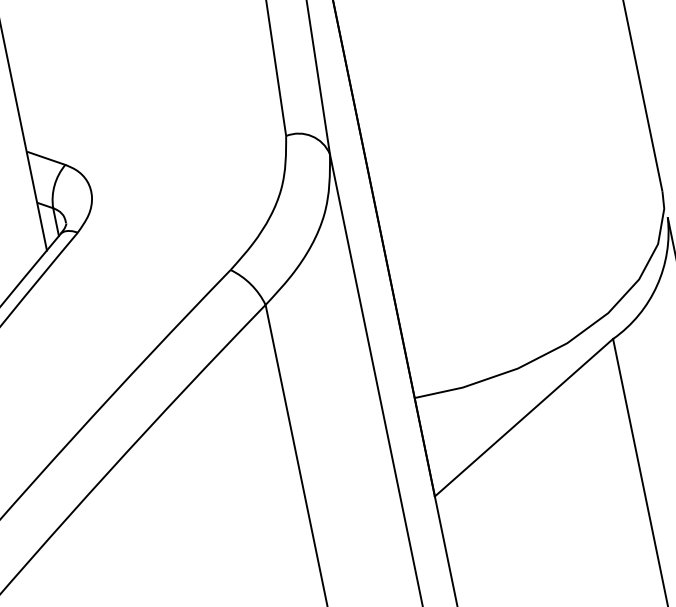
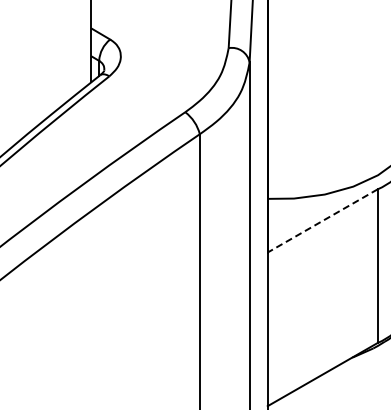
line: (523, 418) -> (322, 221), solid -> dashed

